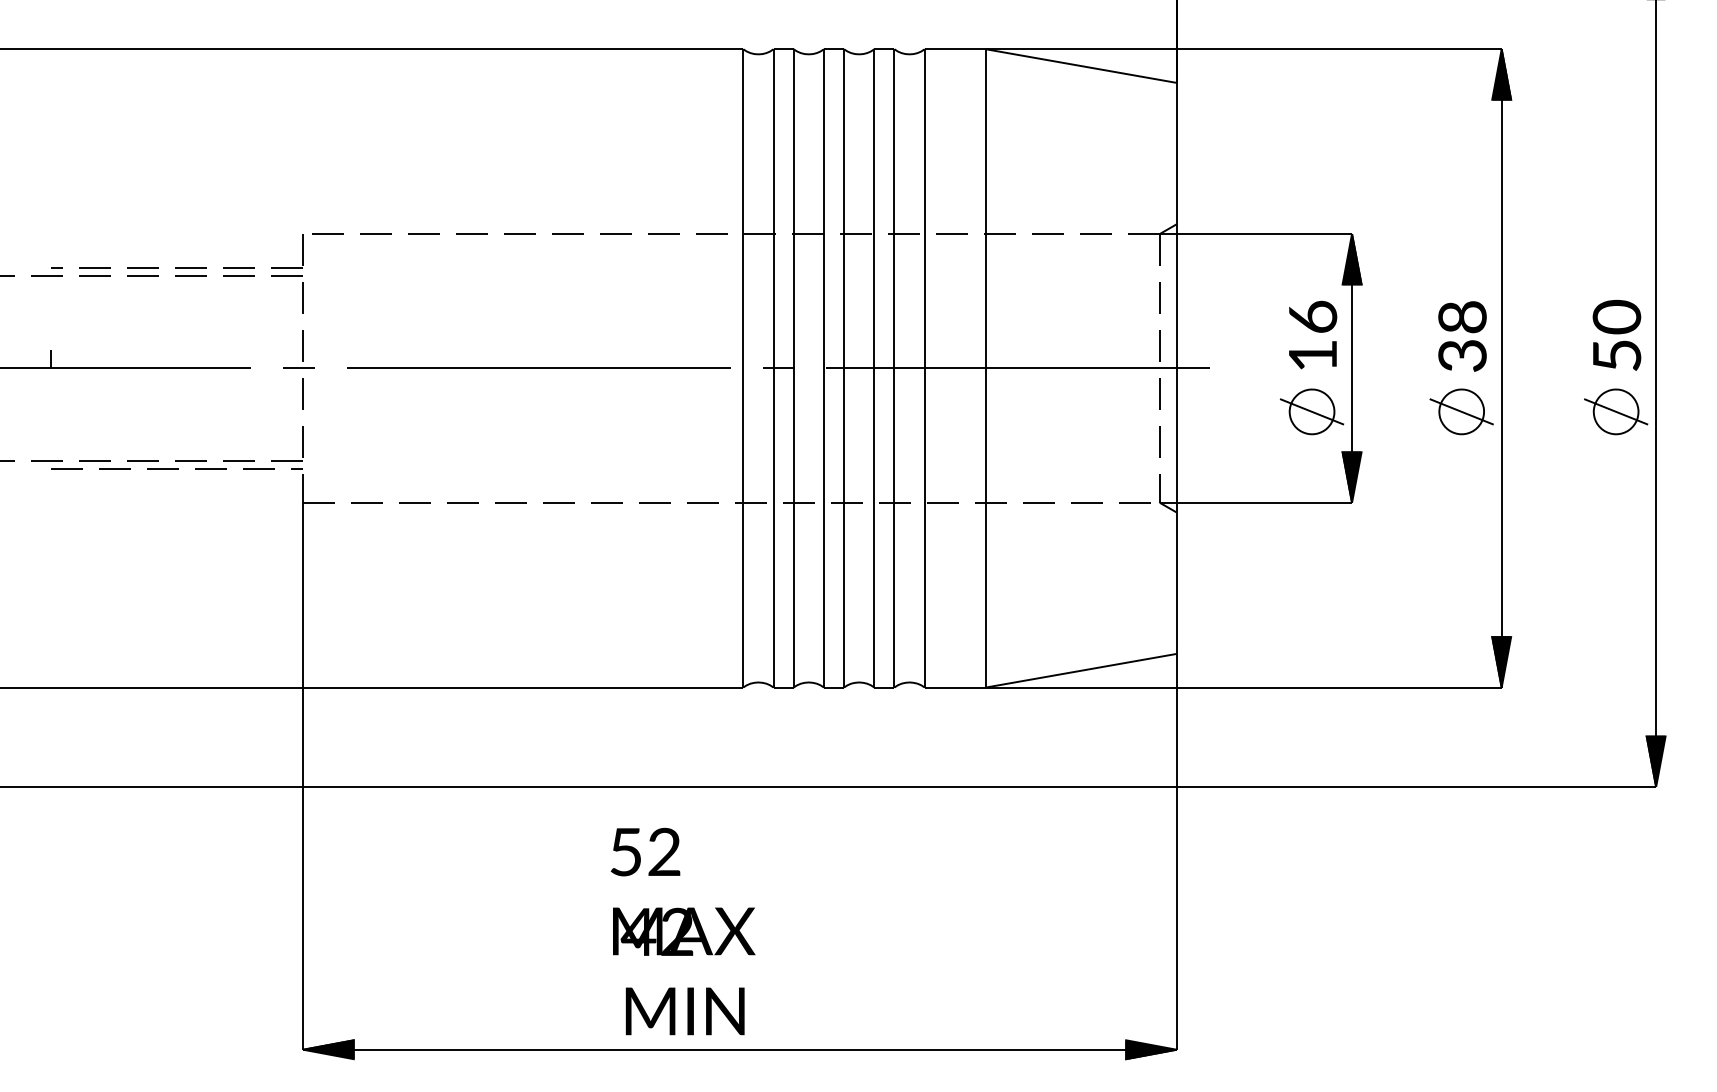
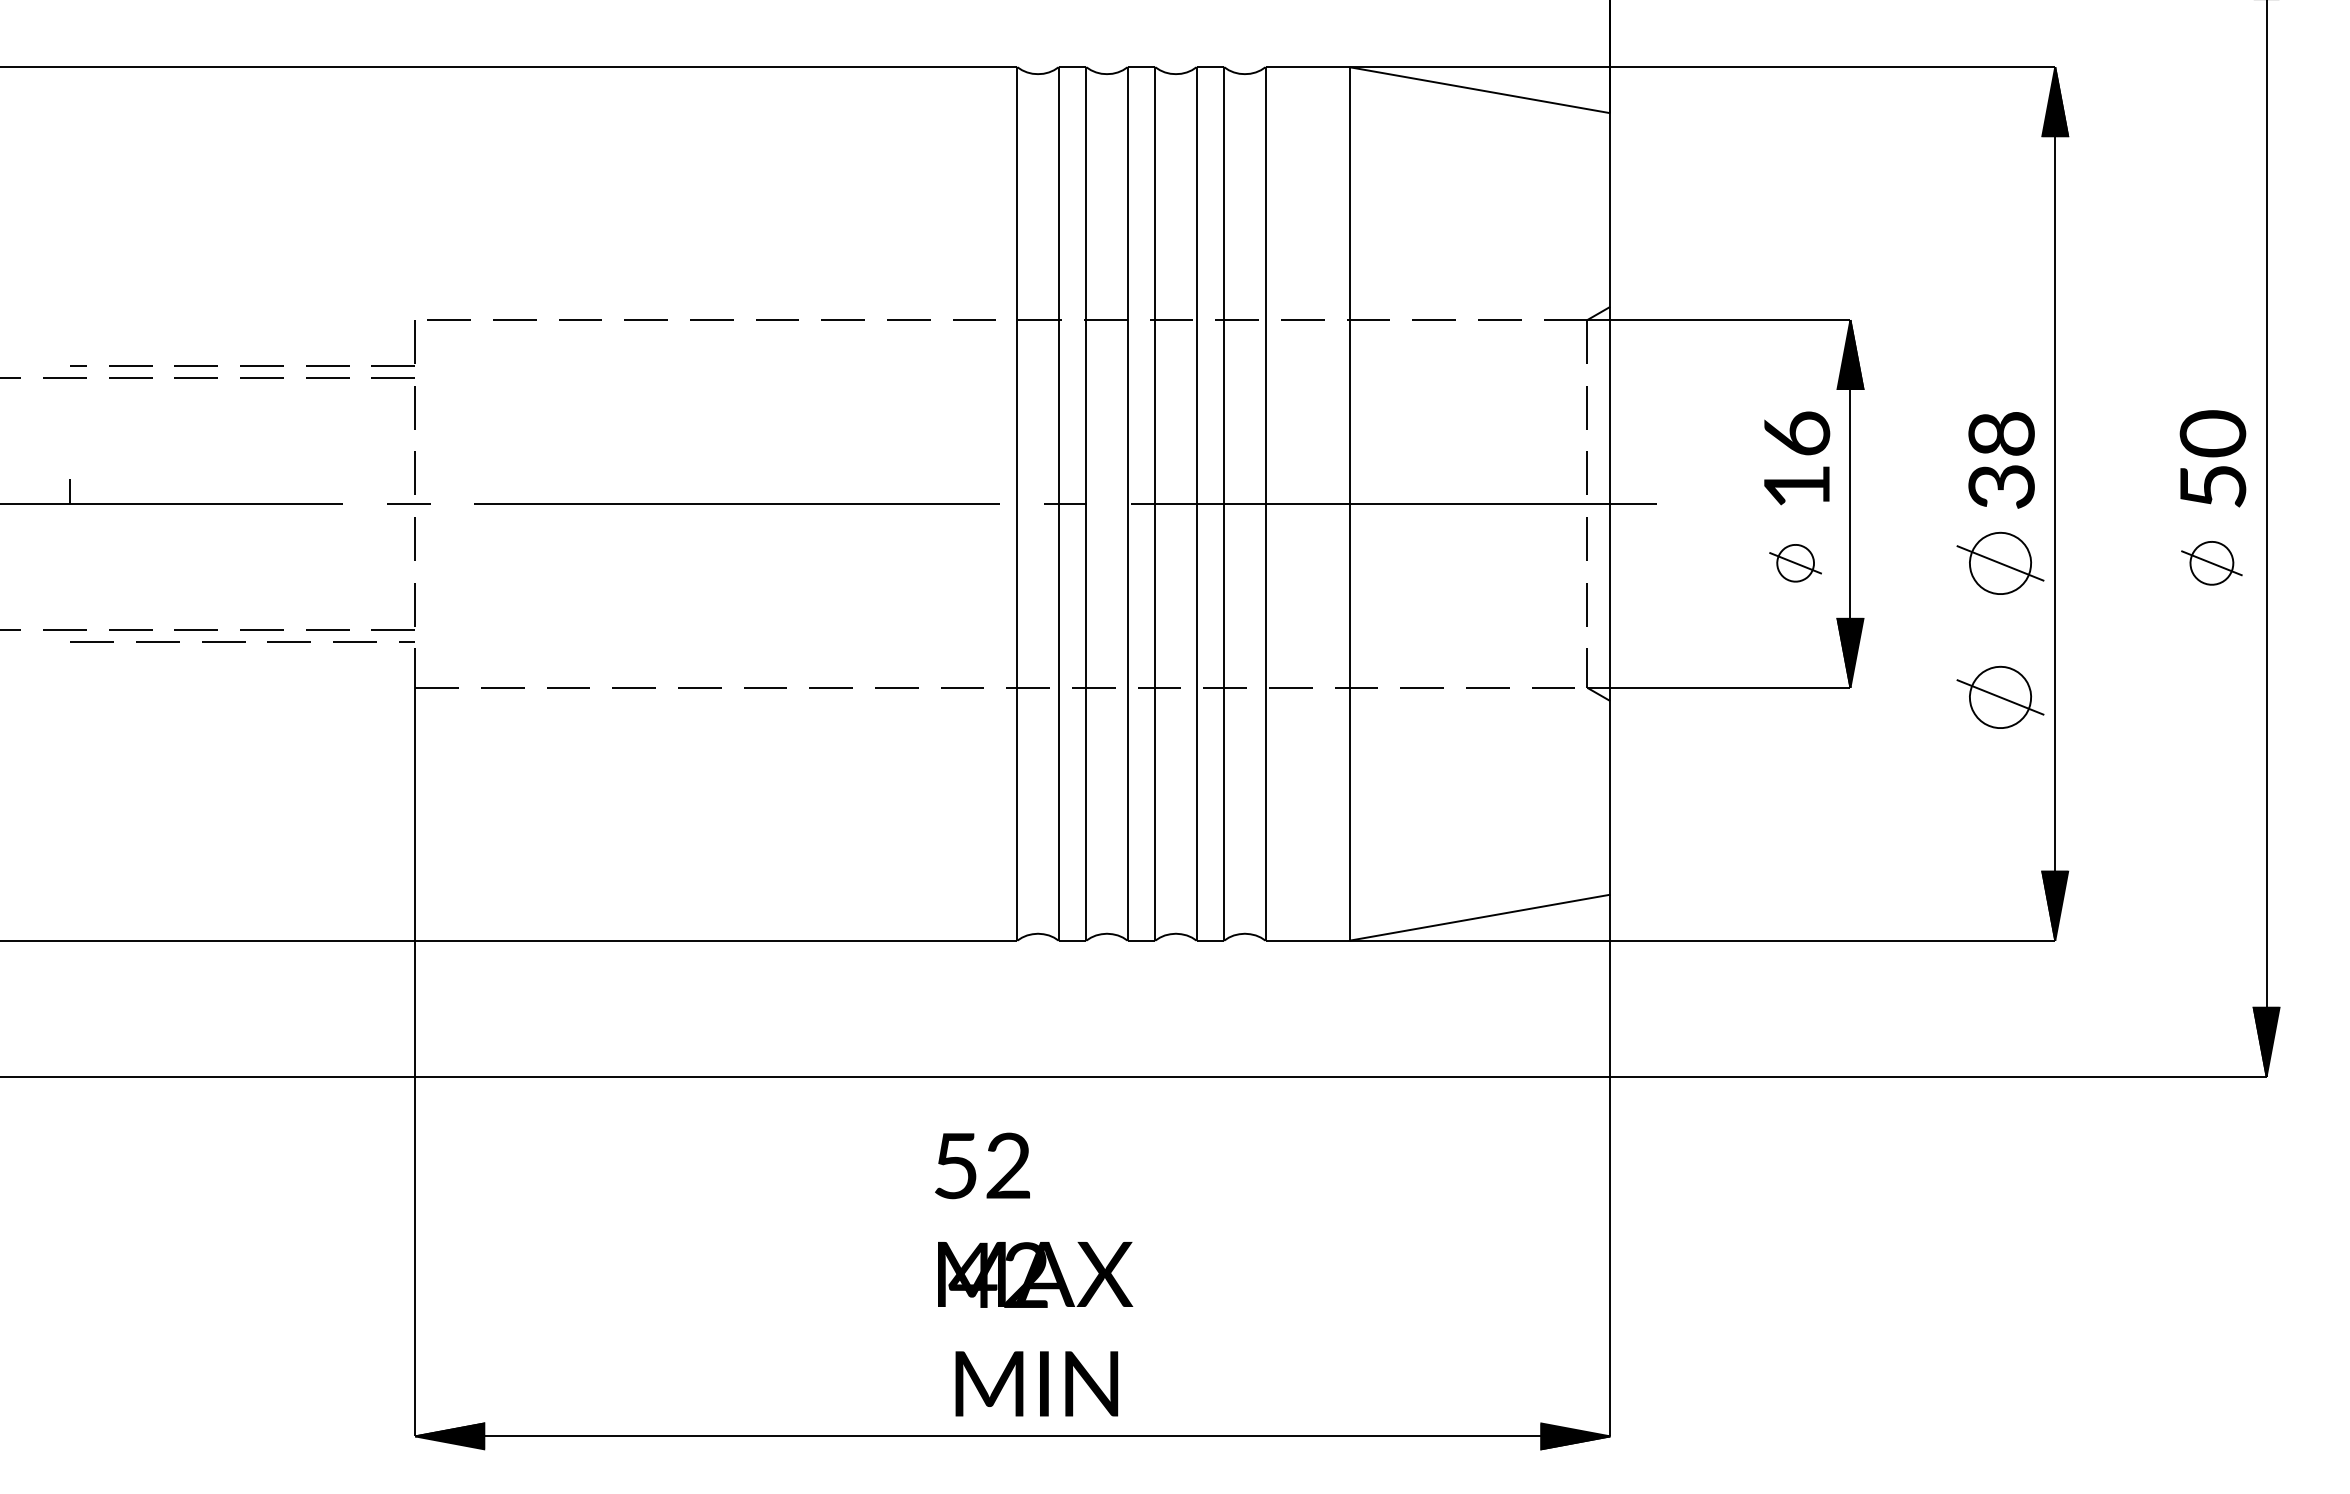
part: (1311, 411) -> (1795, 562), size x0.6
part: (1615, 411) -> (2211, 562), size x0.7
part: (1461, 509) -> (2000, 696), added
text: (683, 931) -> (1034, 1274), moved

